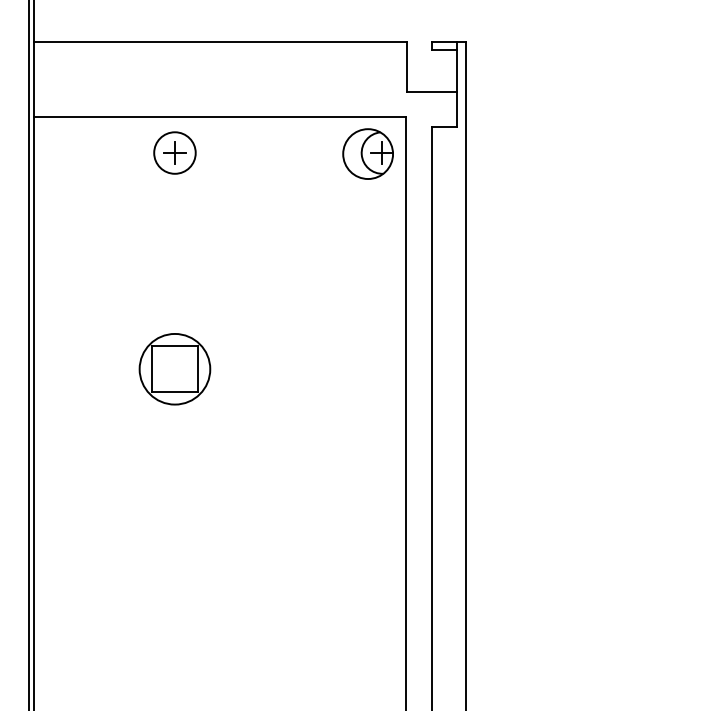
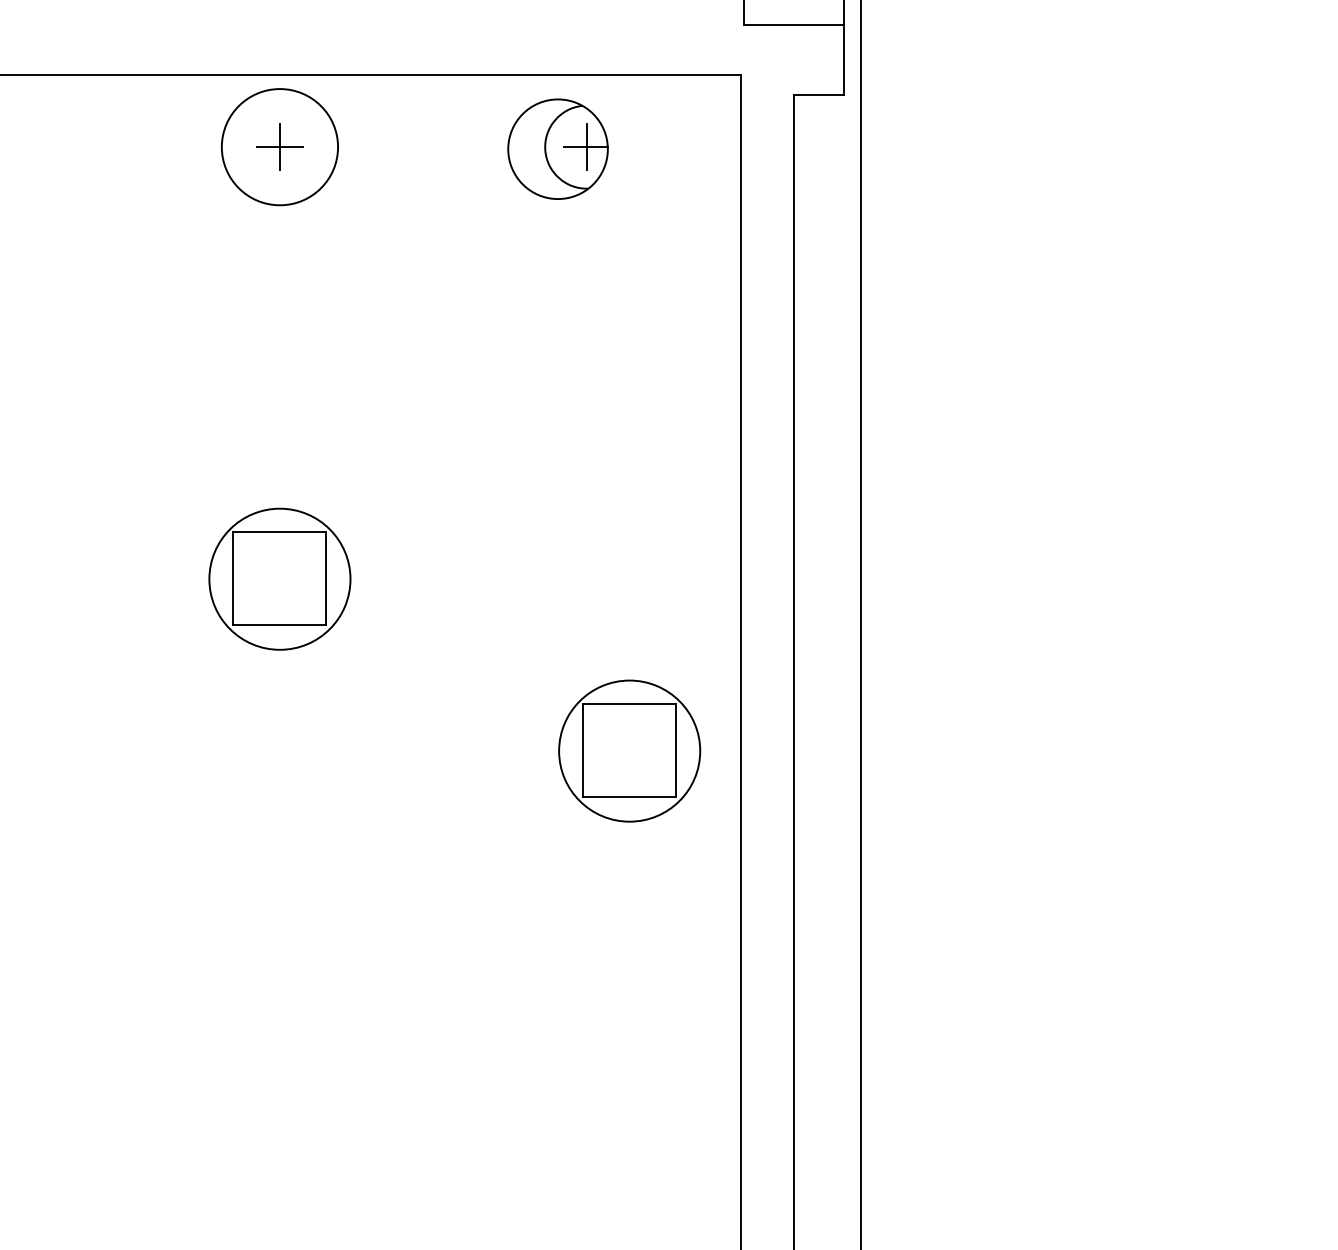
circle: (174, 152) -> (279, 146), size x1.4
part: (367, 153) -> (556, 148), moved
part: (349, 455) -> (628, 751), added

